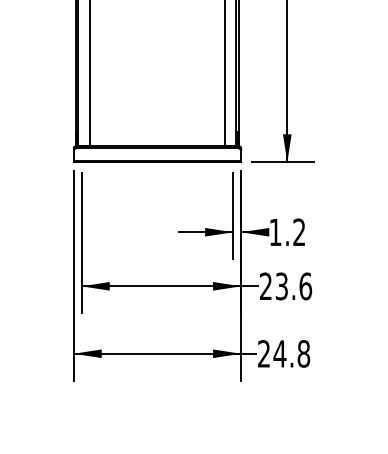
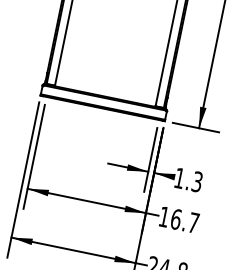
text: (299, 232) -> (197, 182), 1.2 -> 1.3
text: (286, 286) -> (179, 220), 23.6 -> 16.7

